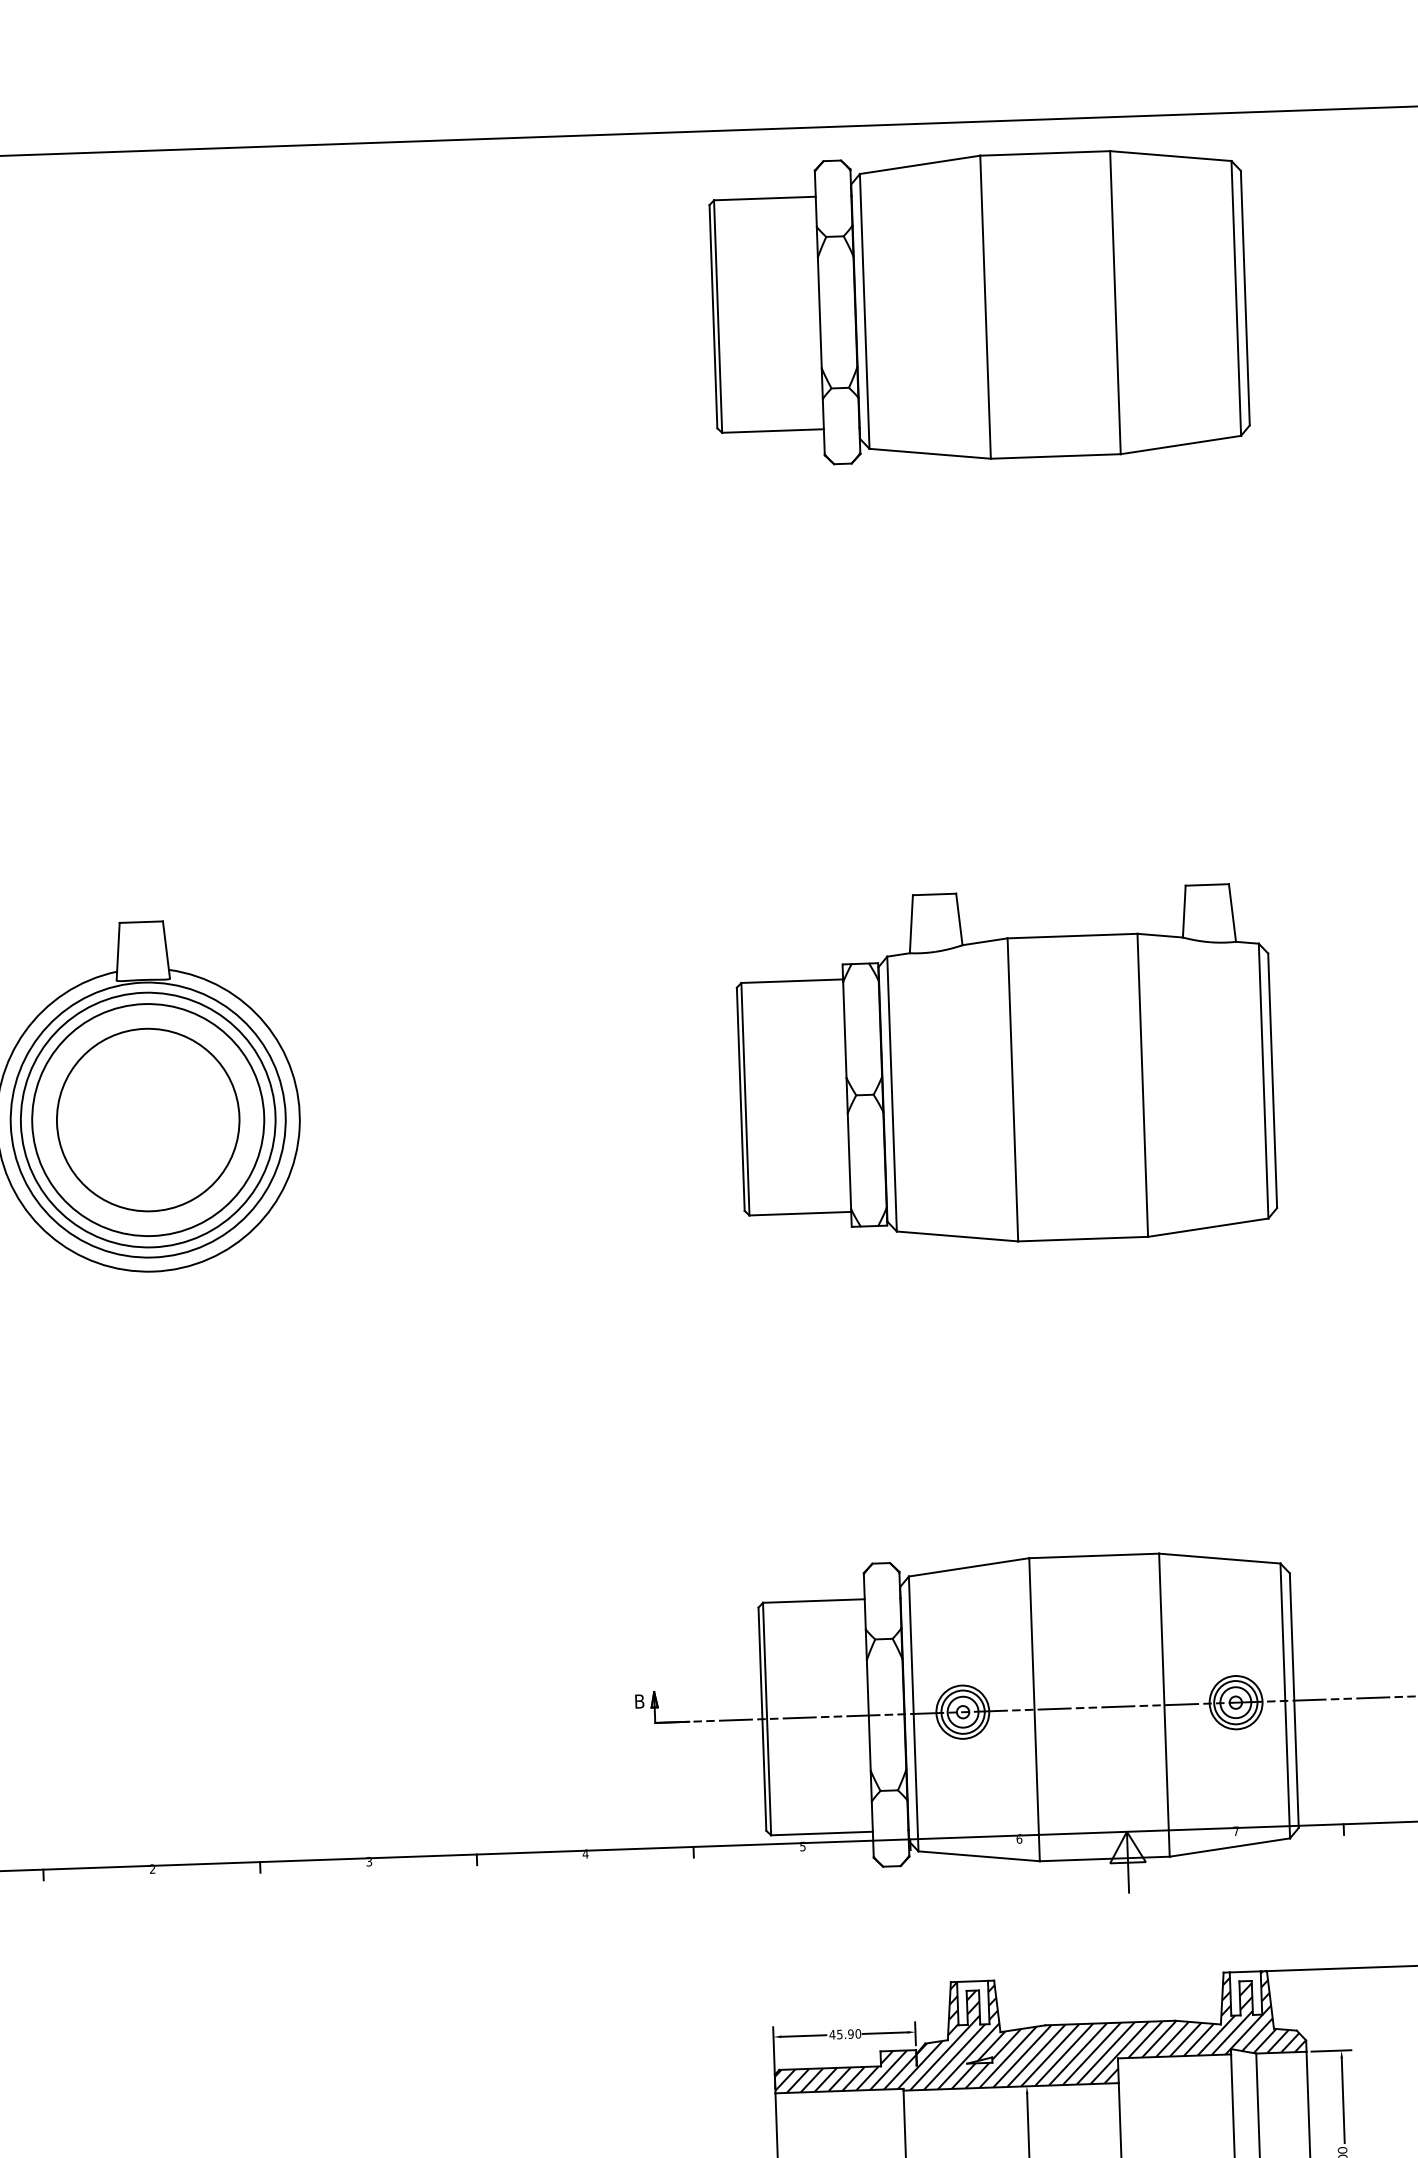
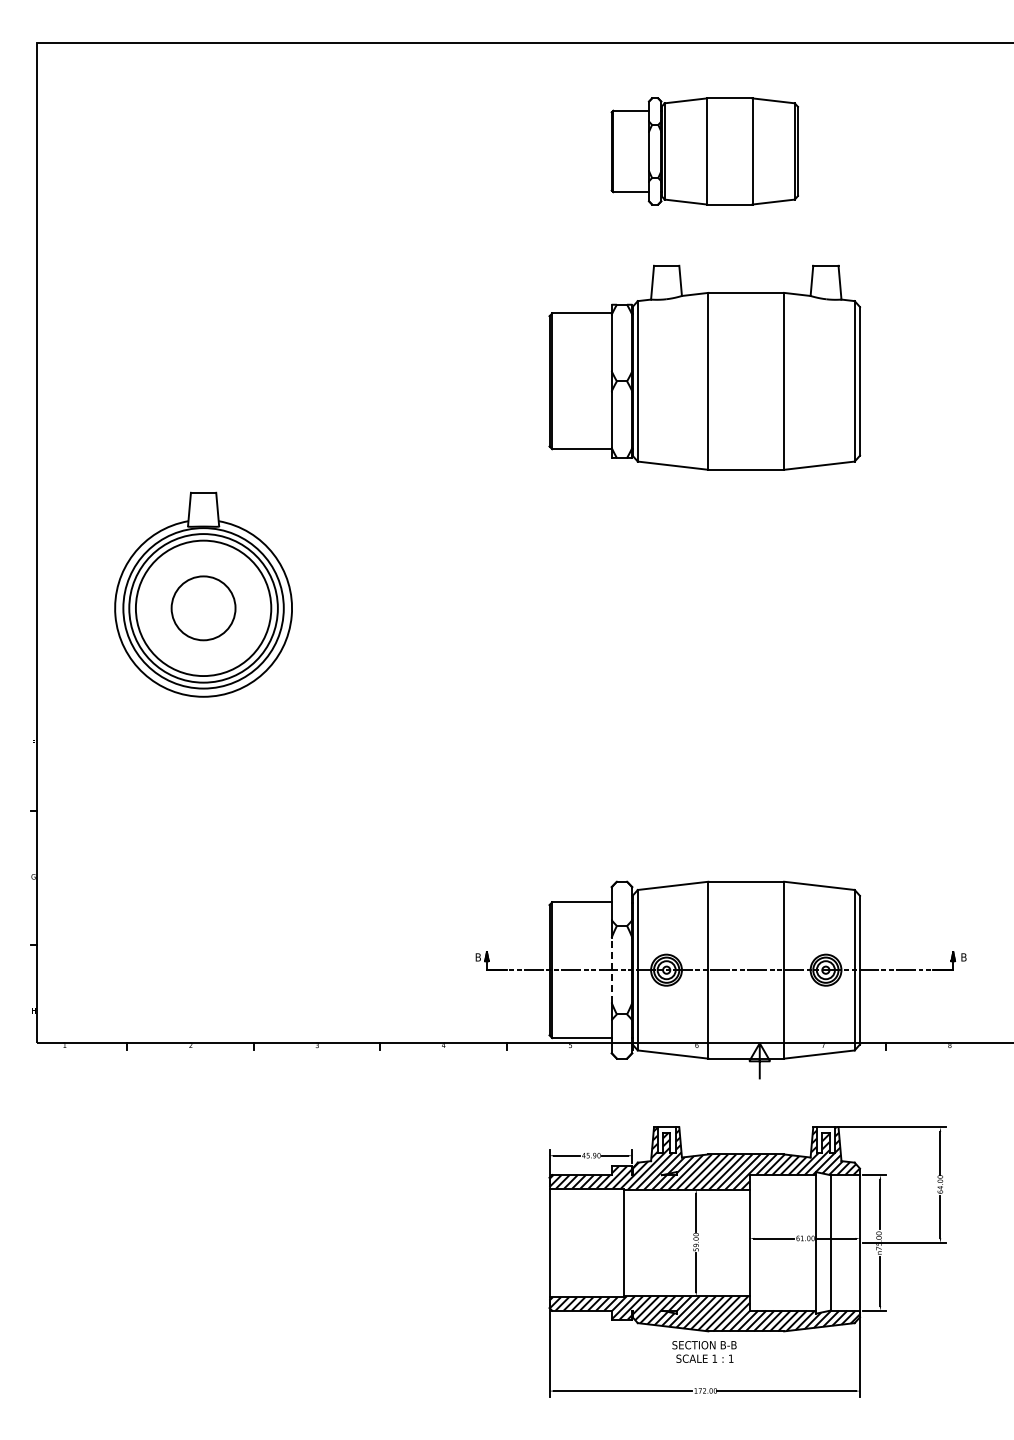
part: (978, 307) -> (704, 151), size x0.6
part: (1005, 1066) -> (704, 367), moved
circle: (148, 1120) -> (203, 608), size x0.6
line: (868, 1714) -> (611, 969), solid -> dashed

